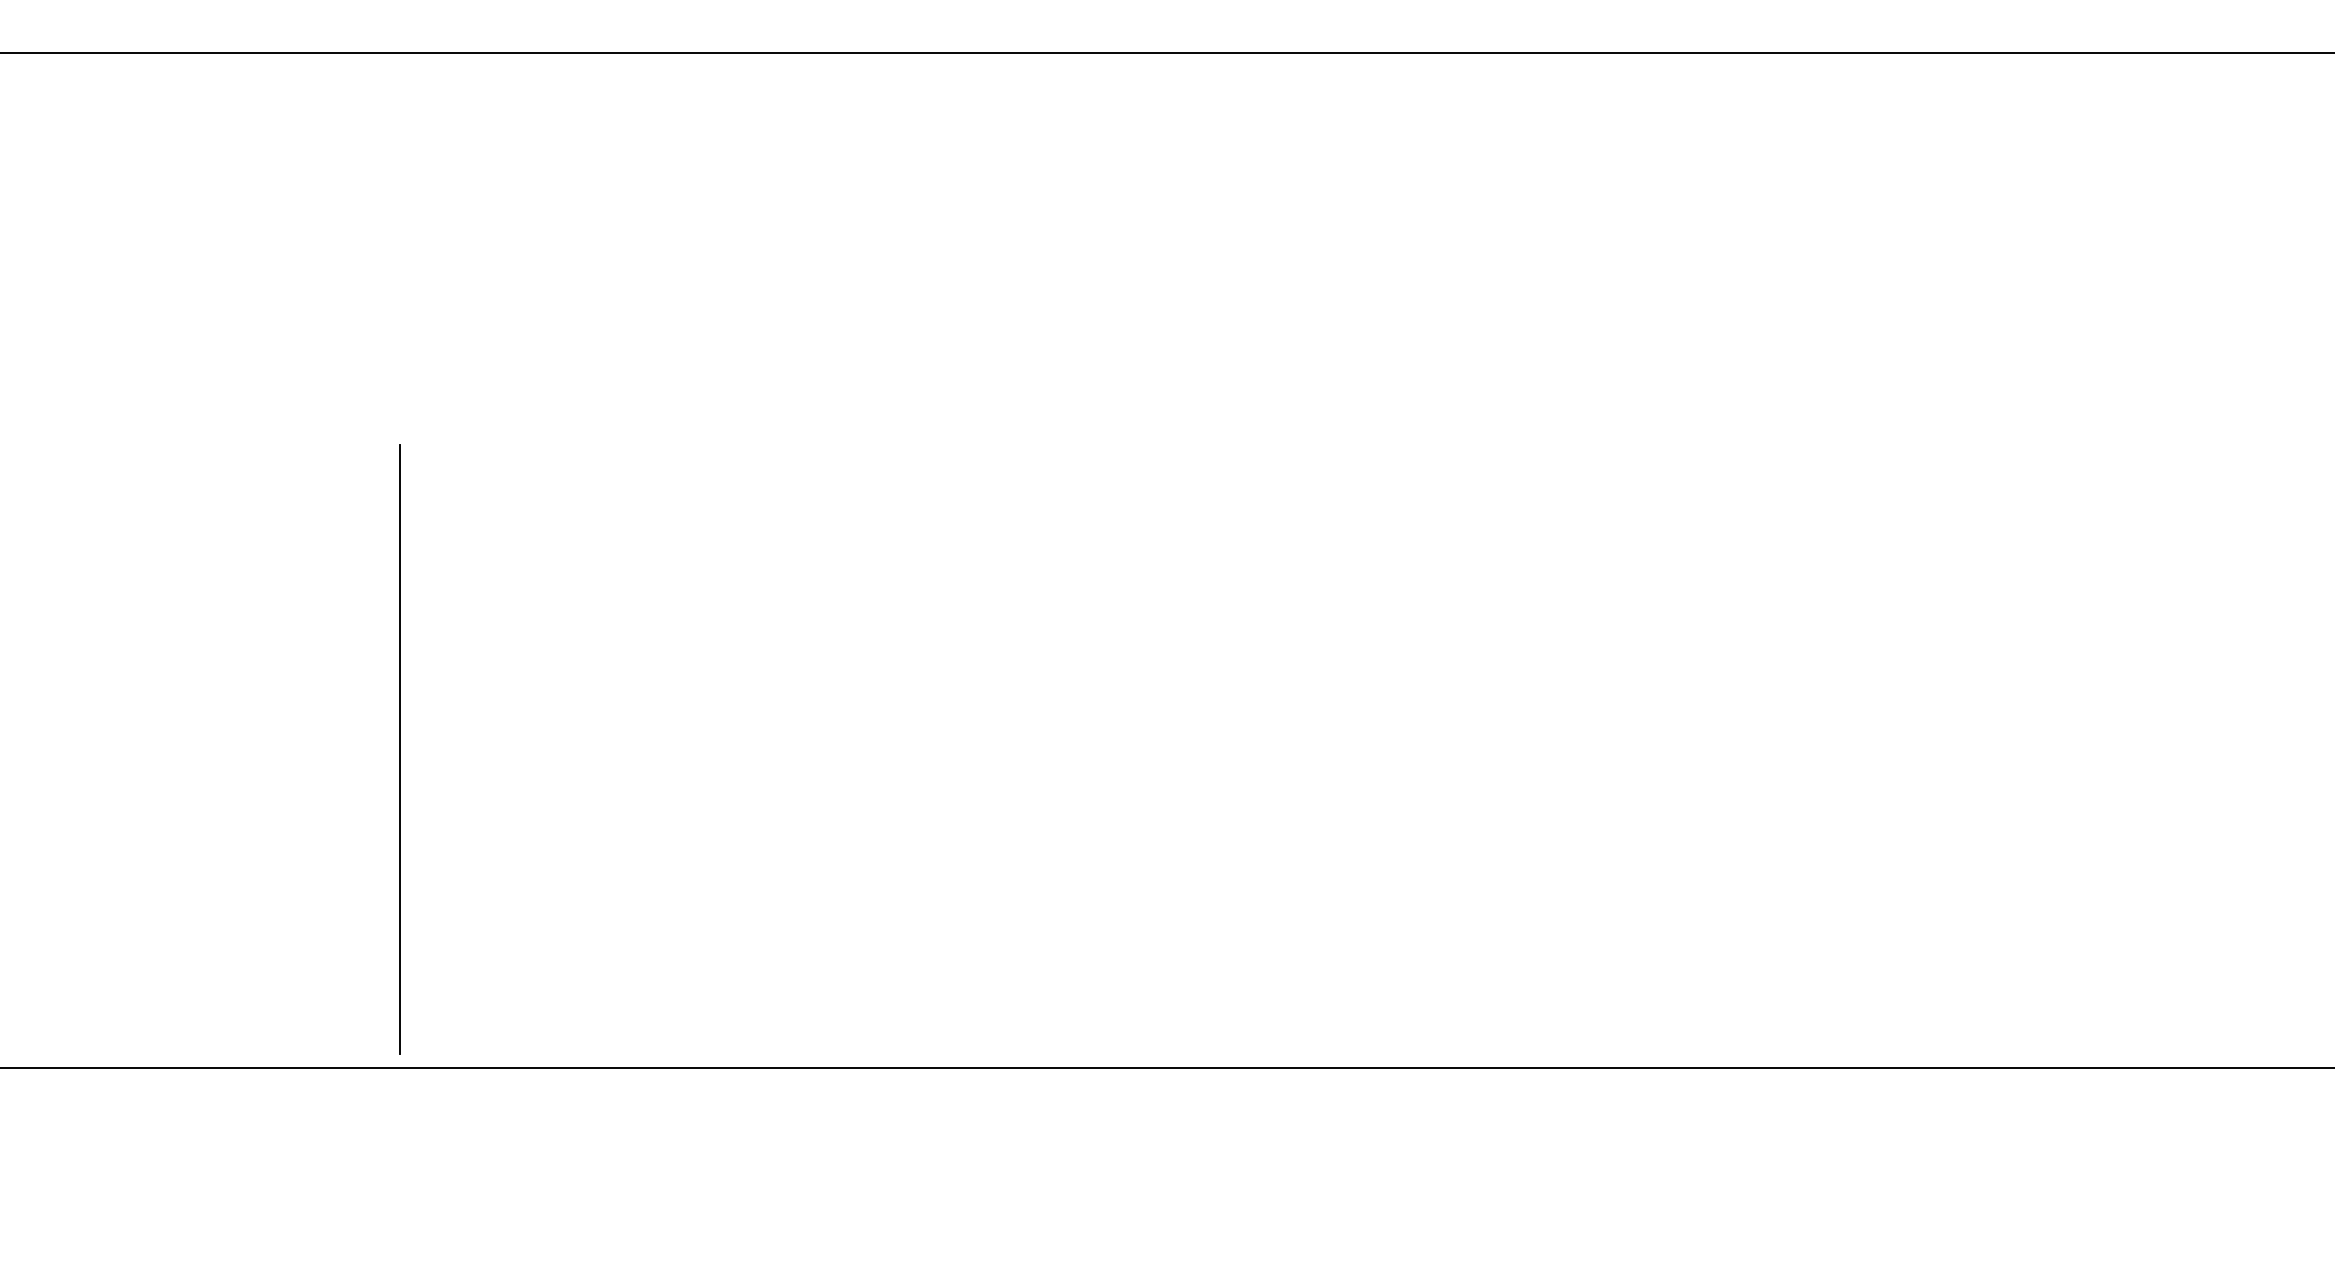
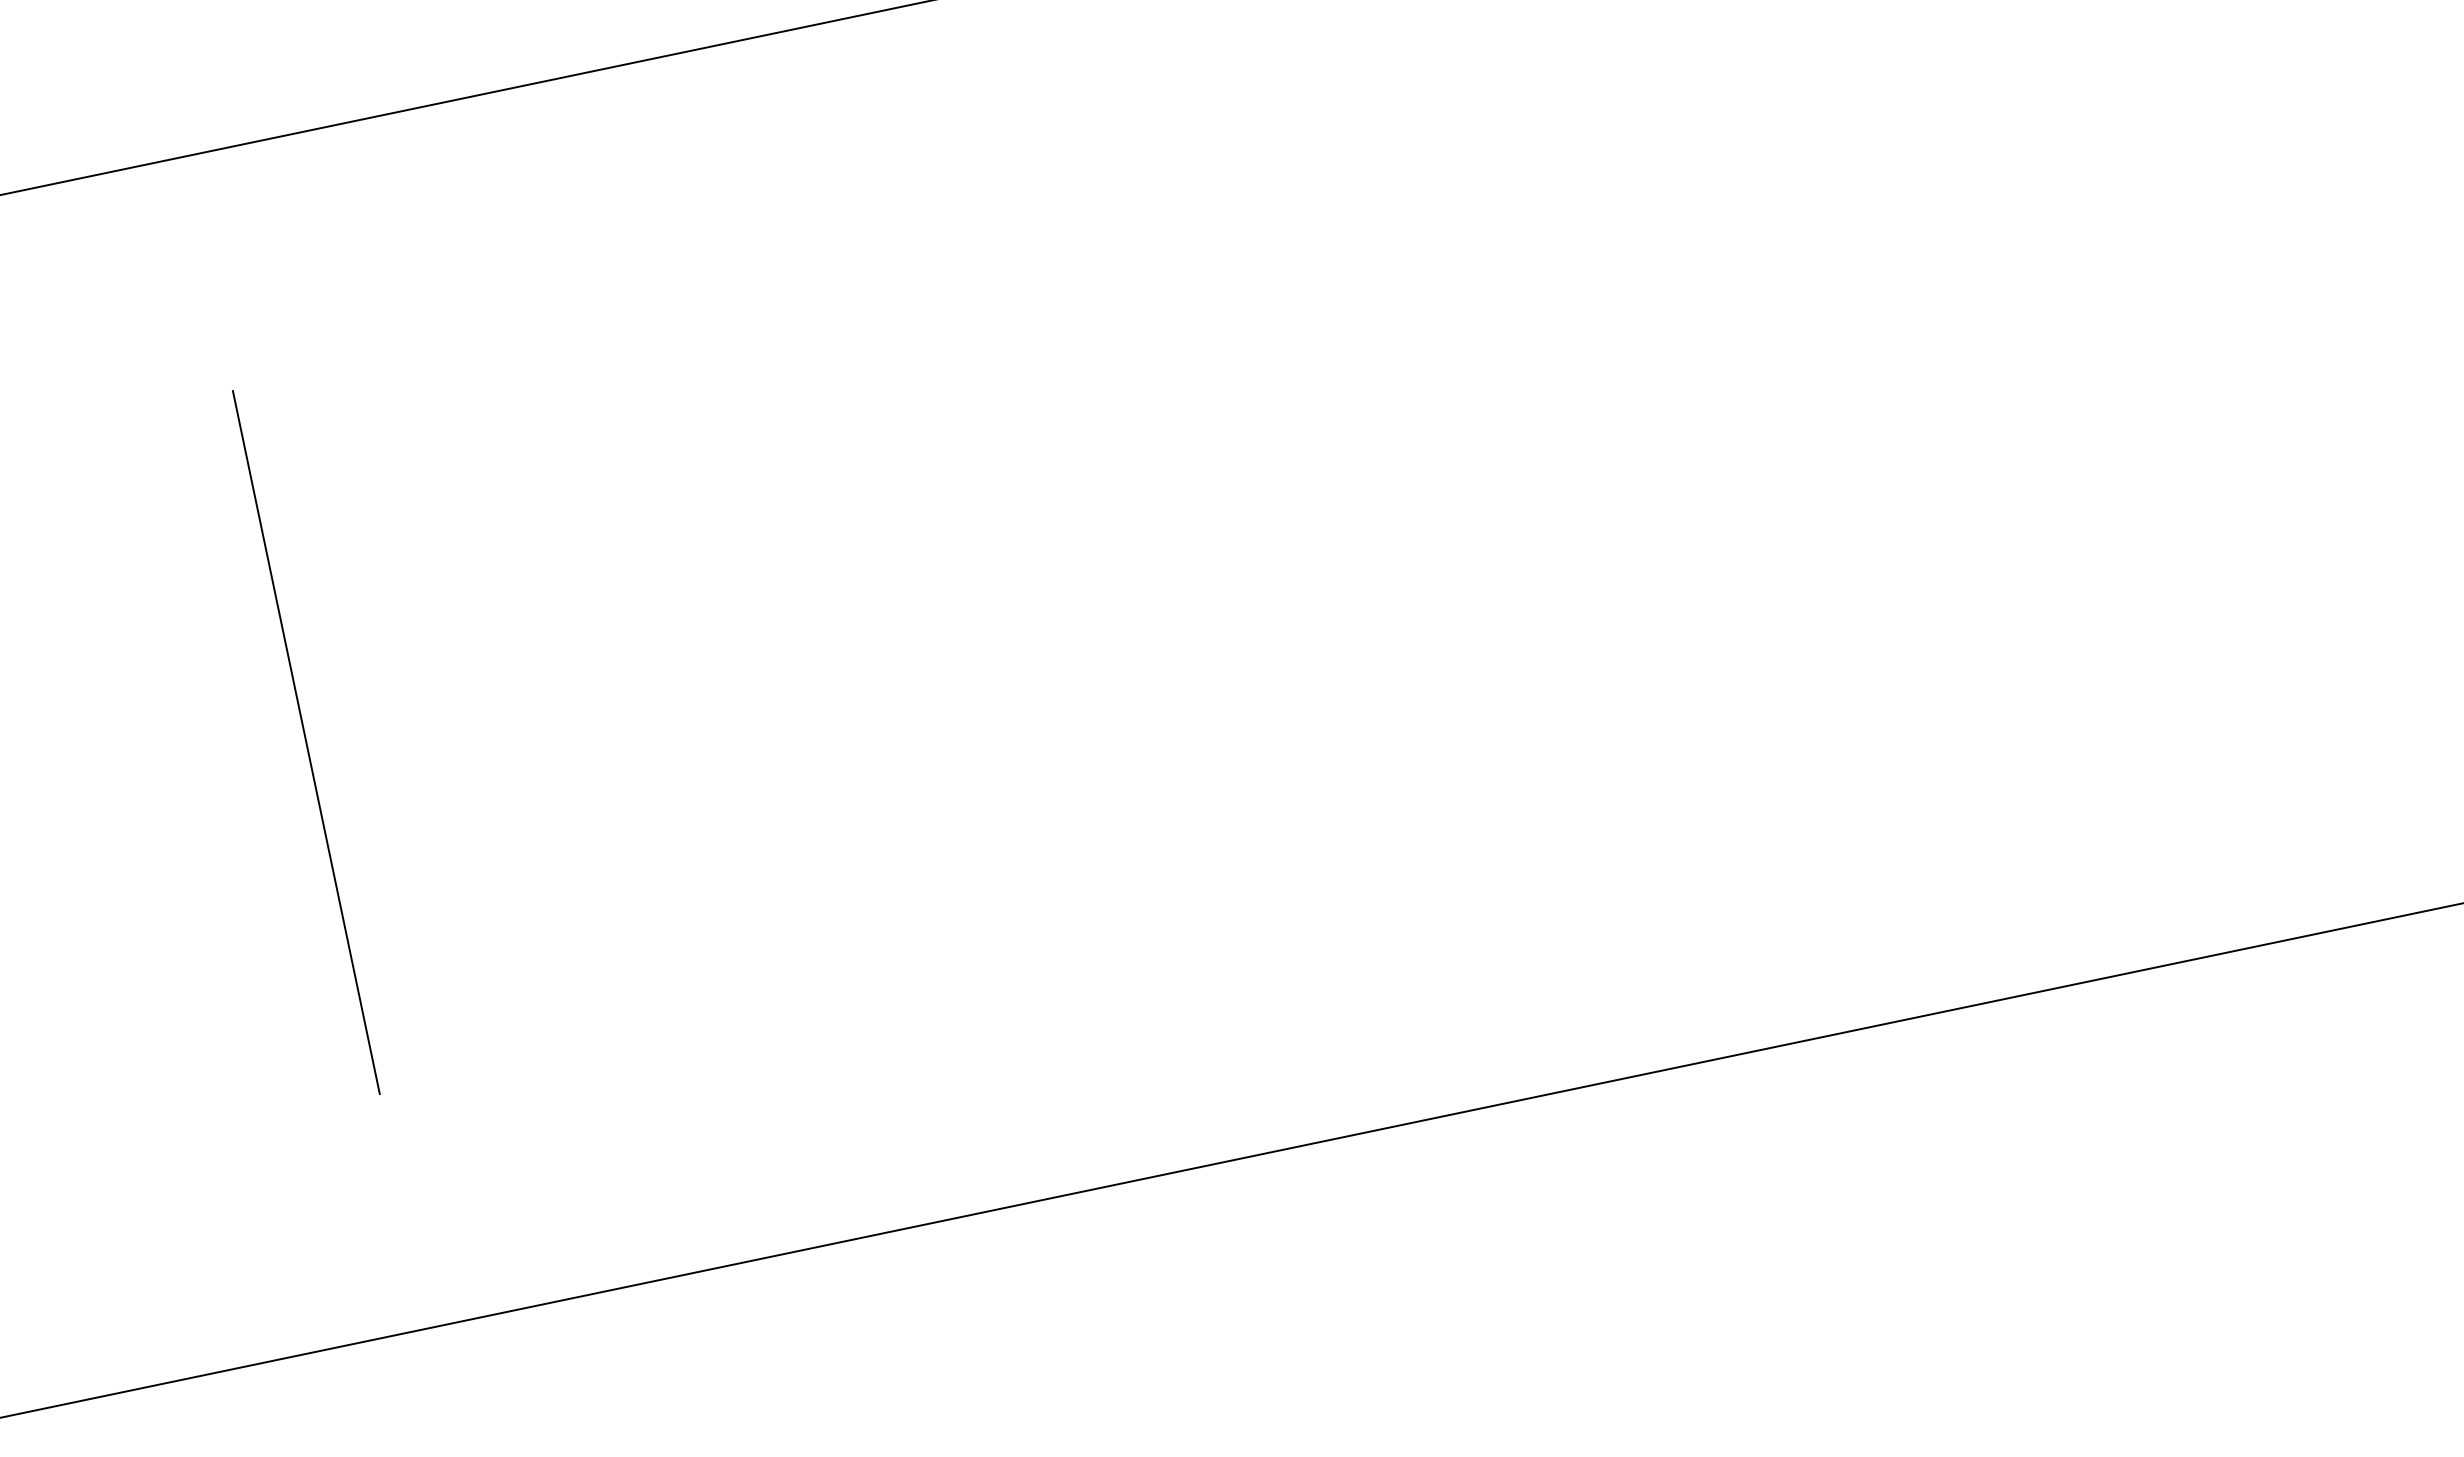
line: (399, 749) -> (306, 742), moved

